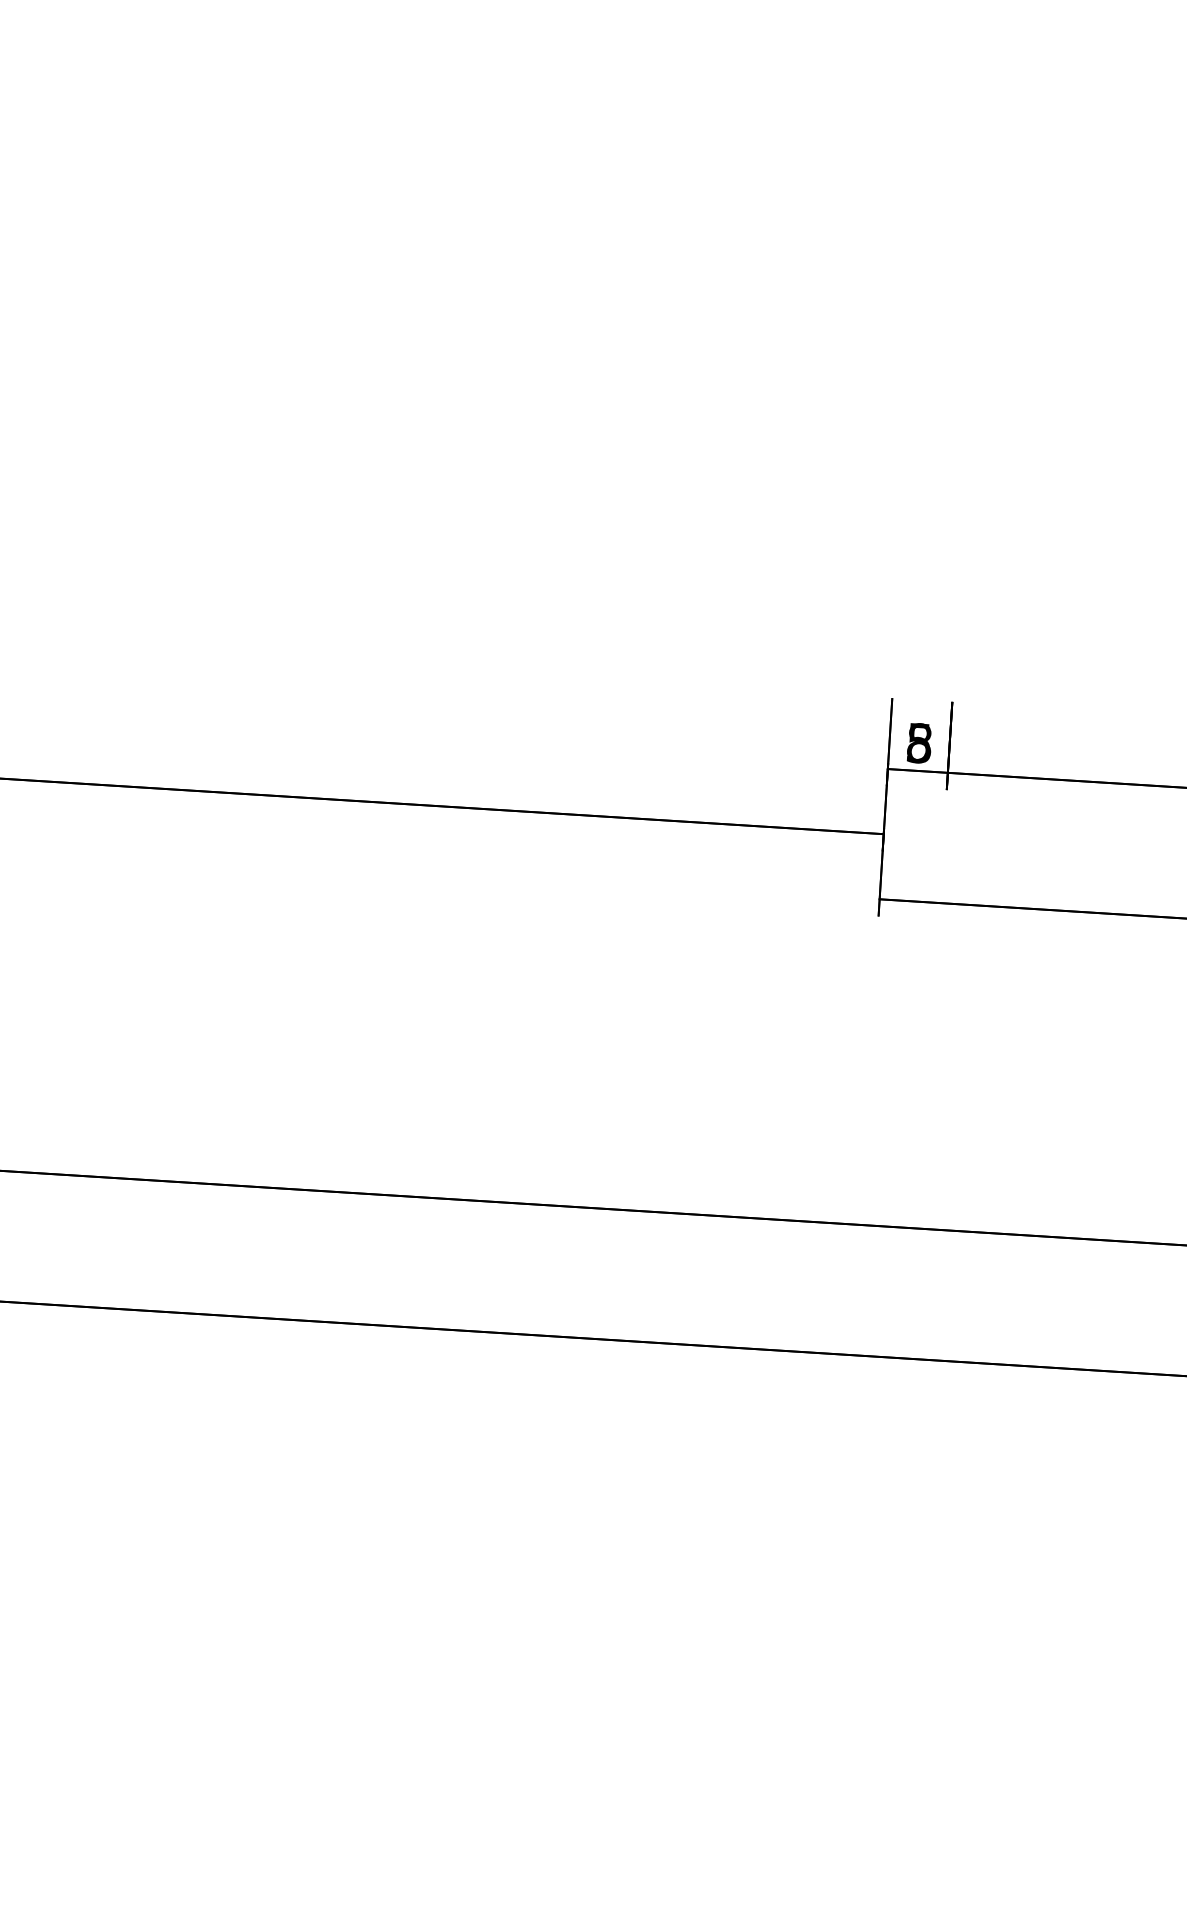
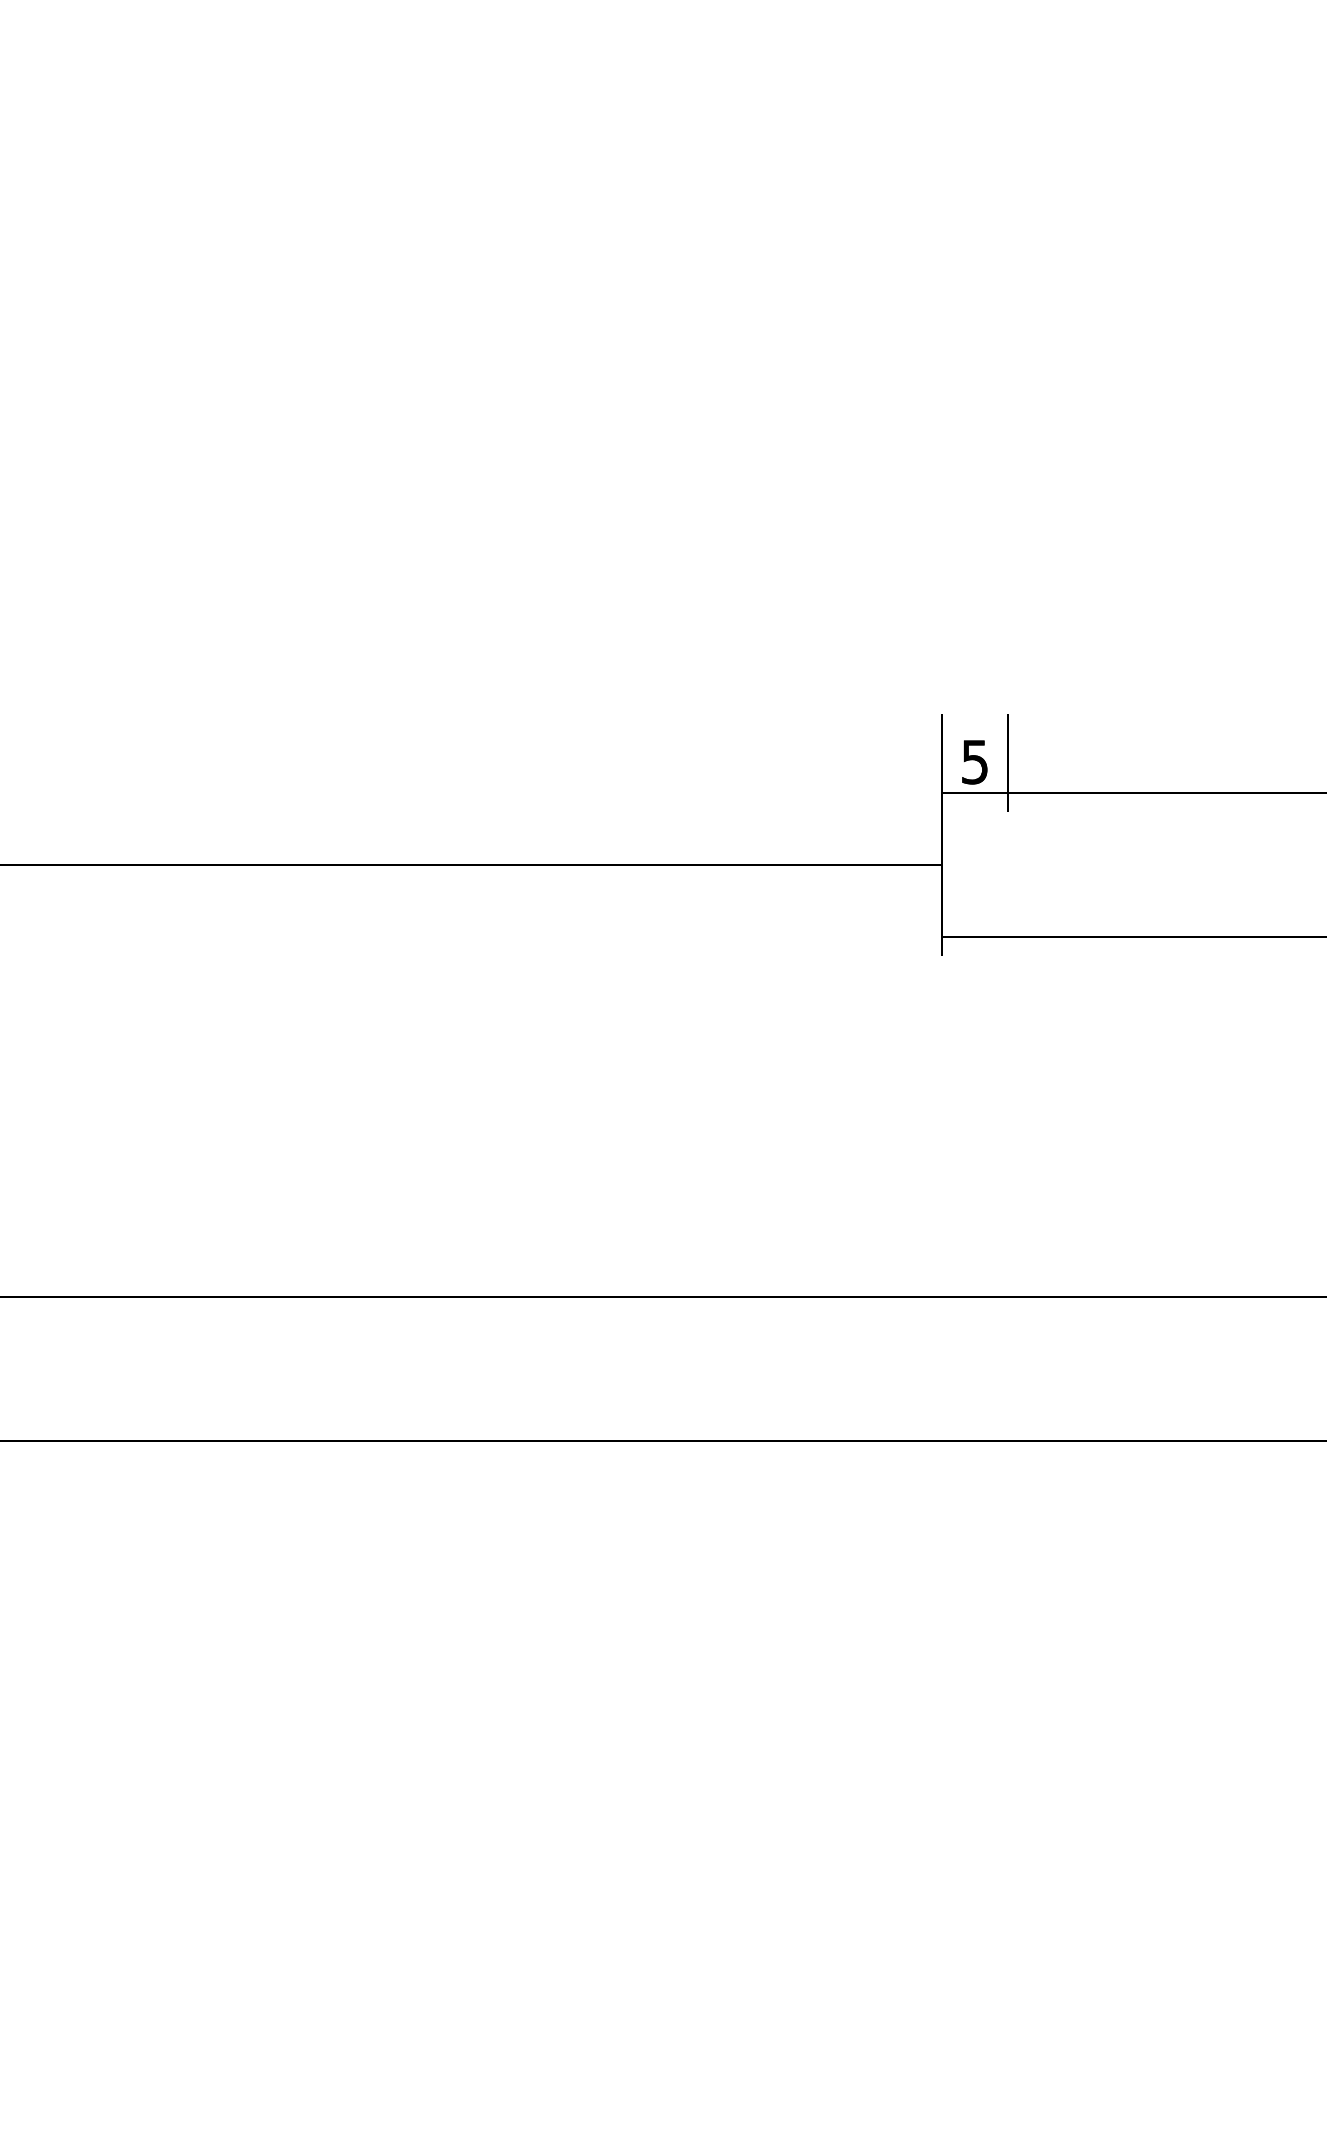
text: (919, 742) -> (974, 761), 8 -> 5

